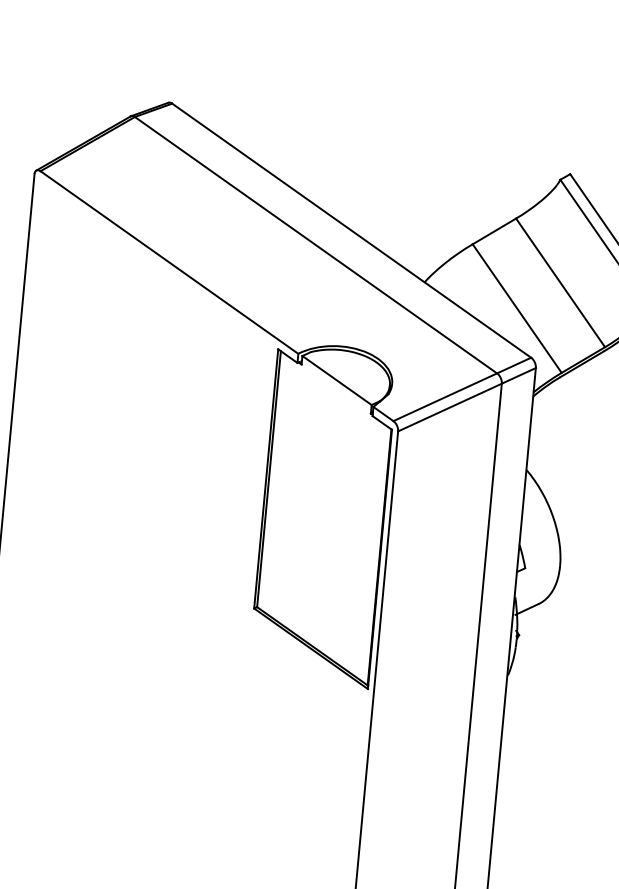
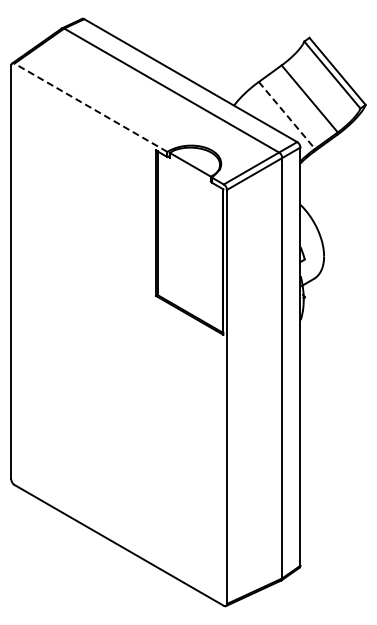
line: (168, 261) -> (90, 107), solid -> dashed
line: (516, 308) -> (286, 115), solid -> dashed

